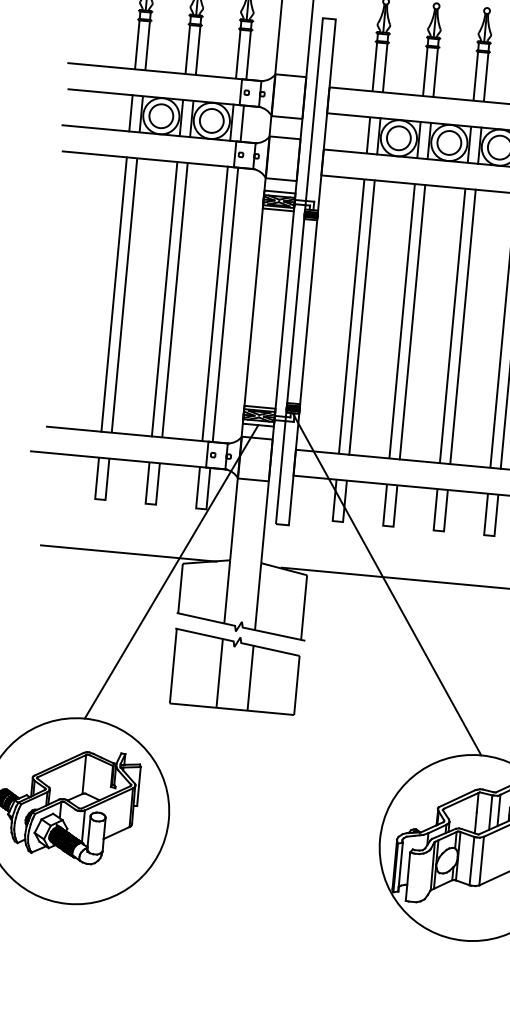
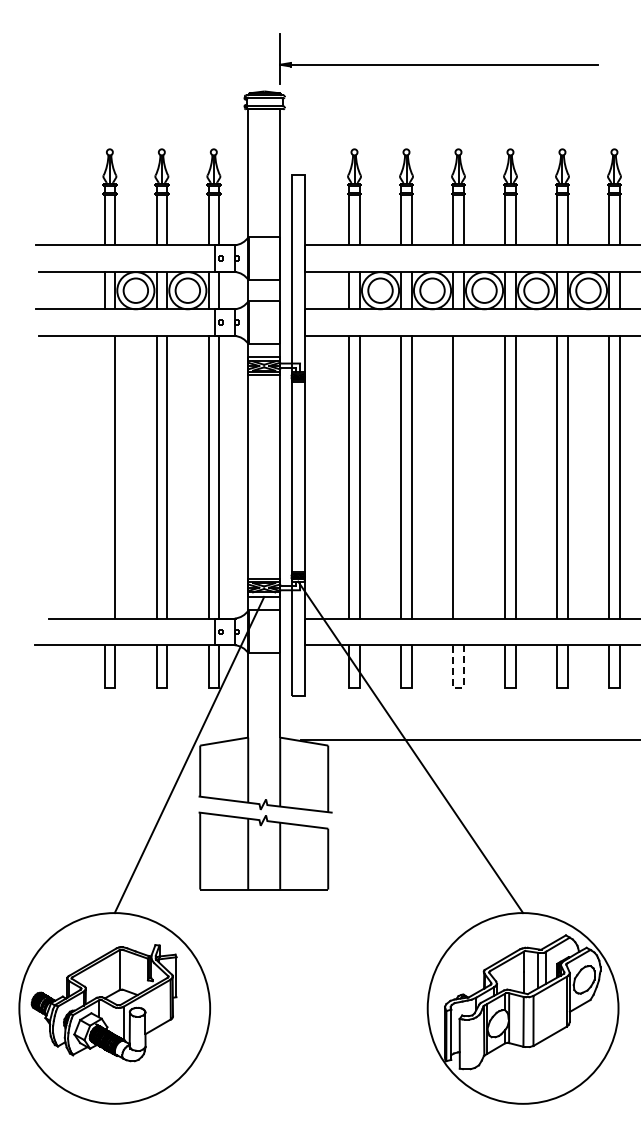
line: (114, 293) -> (104, 476), removed
line: (462, 326) -> (463, 476), removed
line: (438, 530) -> (458, 687), solid -> dashed
line: (128, 553) -> (143, 740), removed

